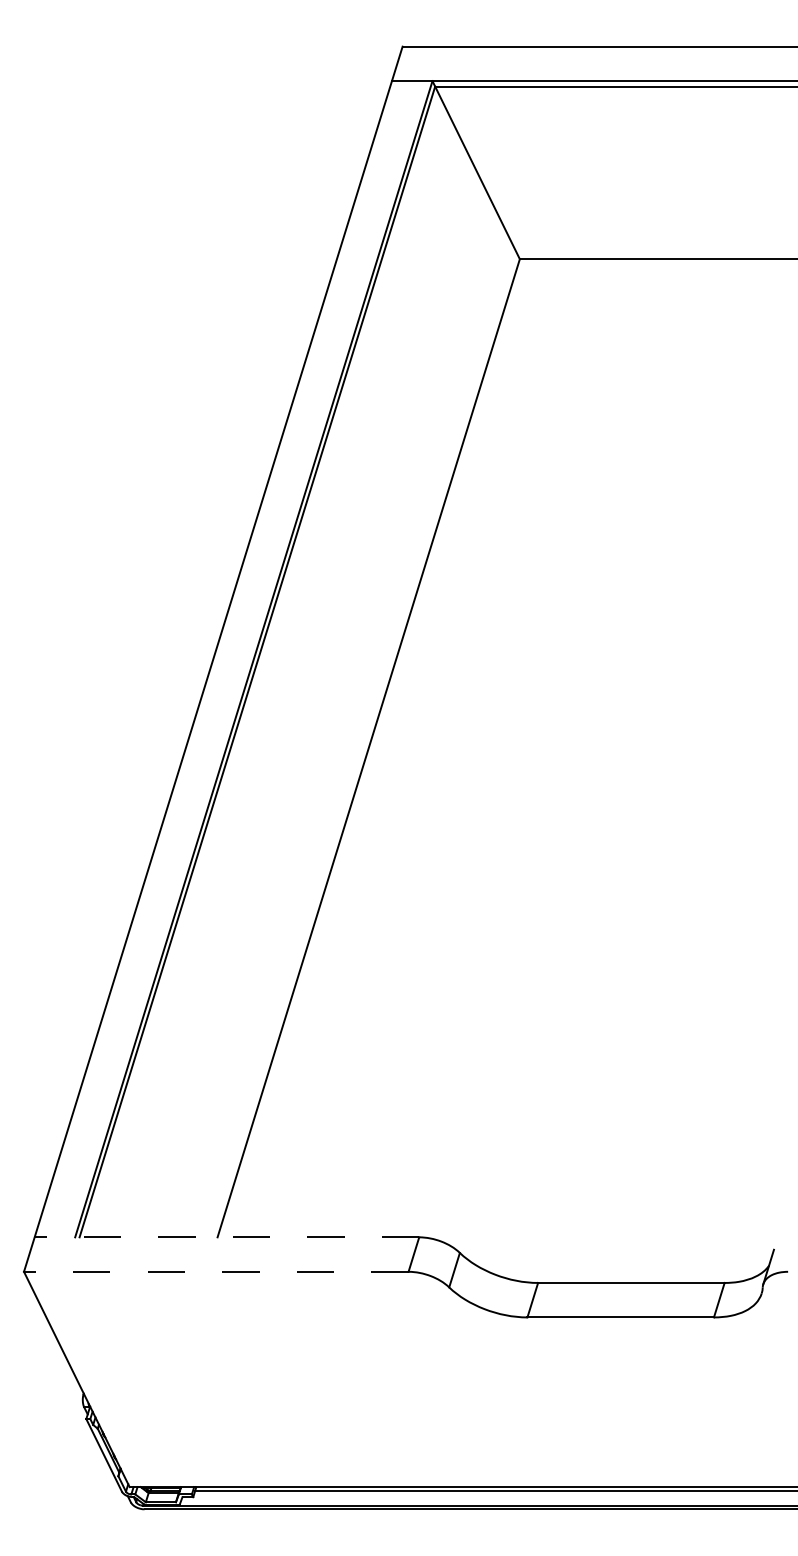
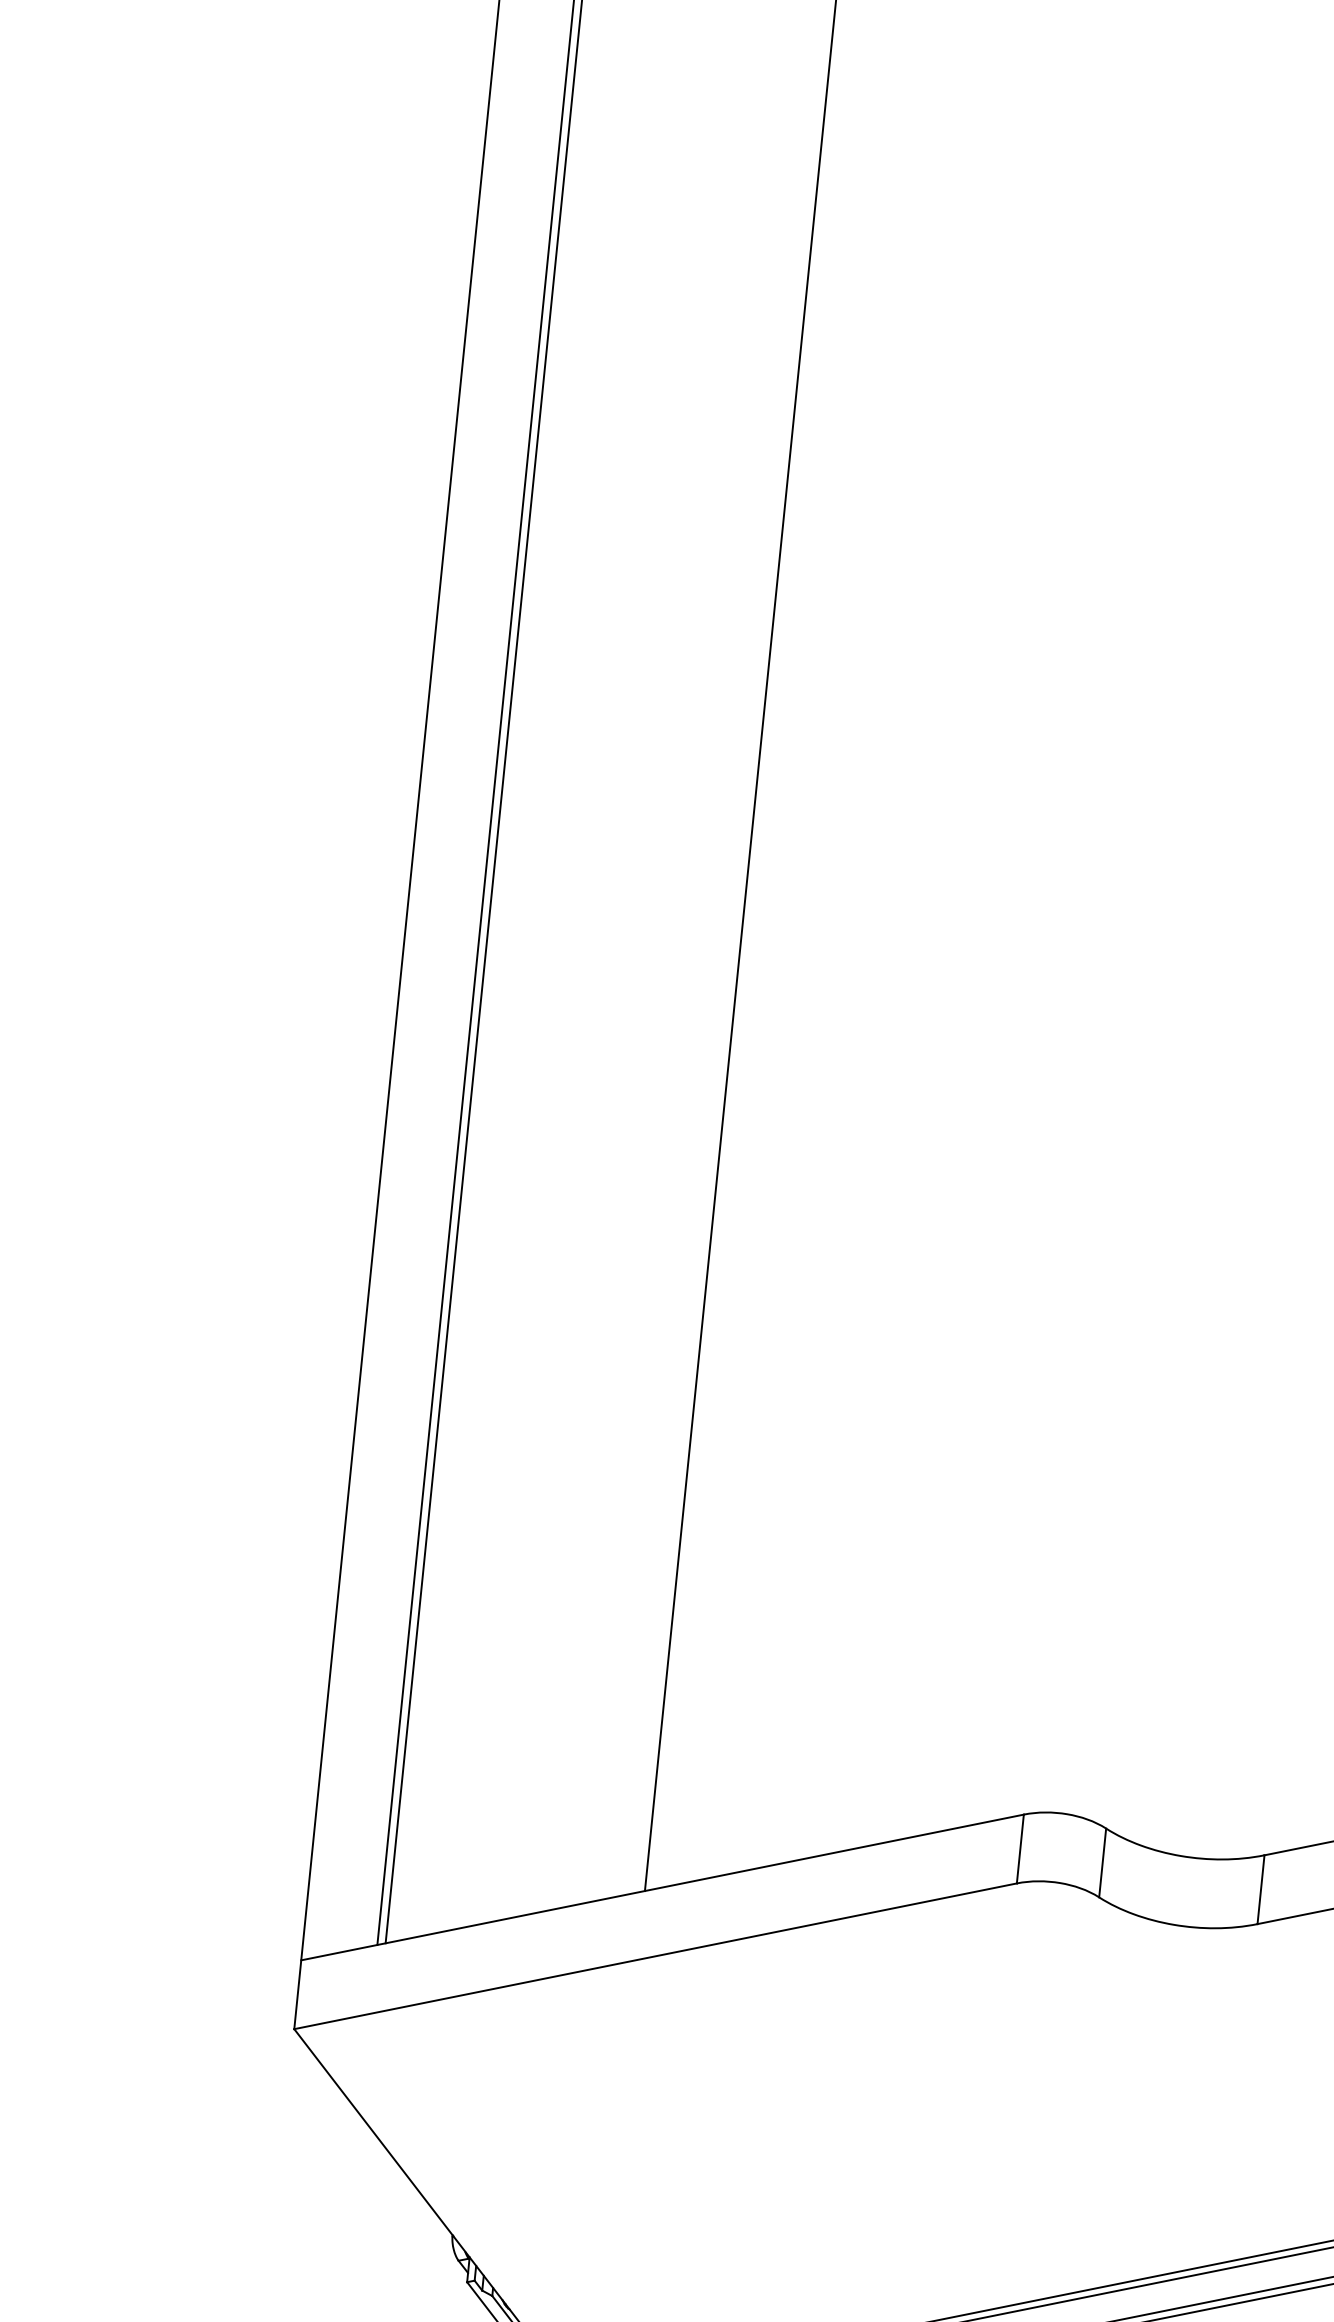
line: (226, 1237) -> (661, 1887), dashed -> solid
line: (215, 1271) -> (653, 1956), dashed -> solid

